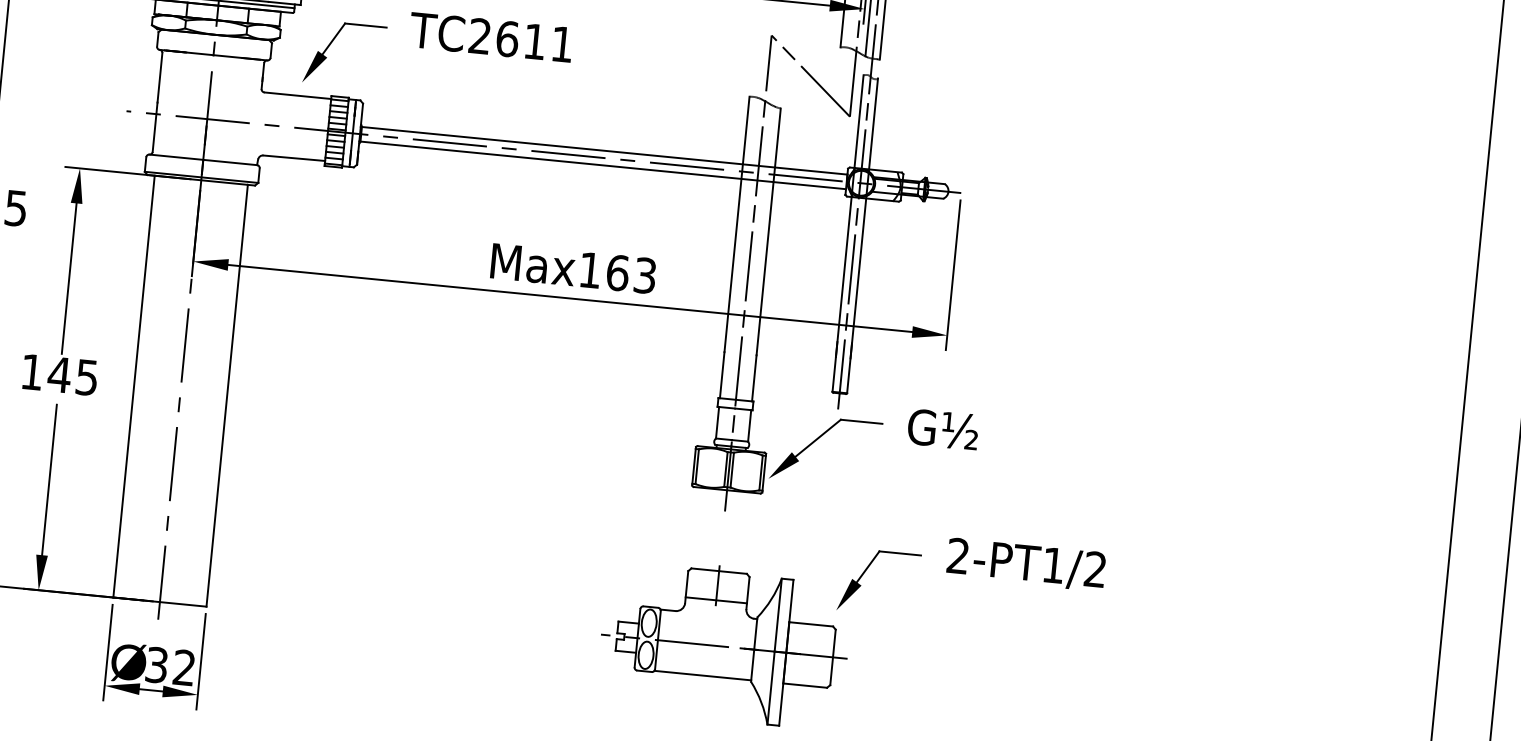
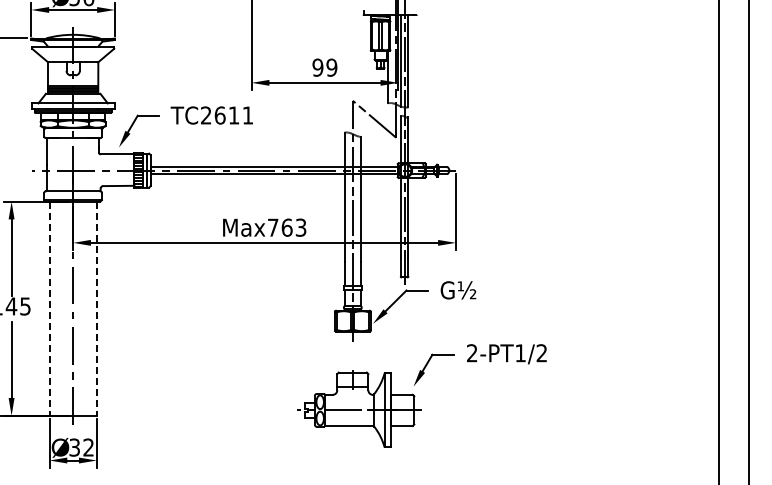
text: (590, 269) -> (273, 227), Max163 -> Max763
line: (133, 388) -> (49, 309), solid -> dashed
line: (226, 397) -> (96, 309), solid -> dashed

